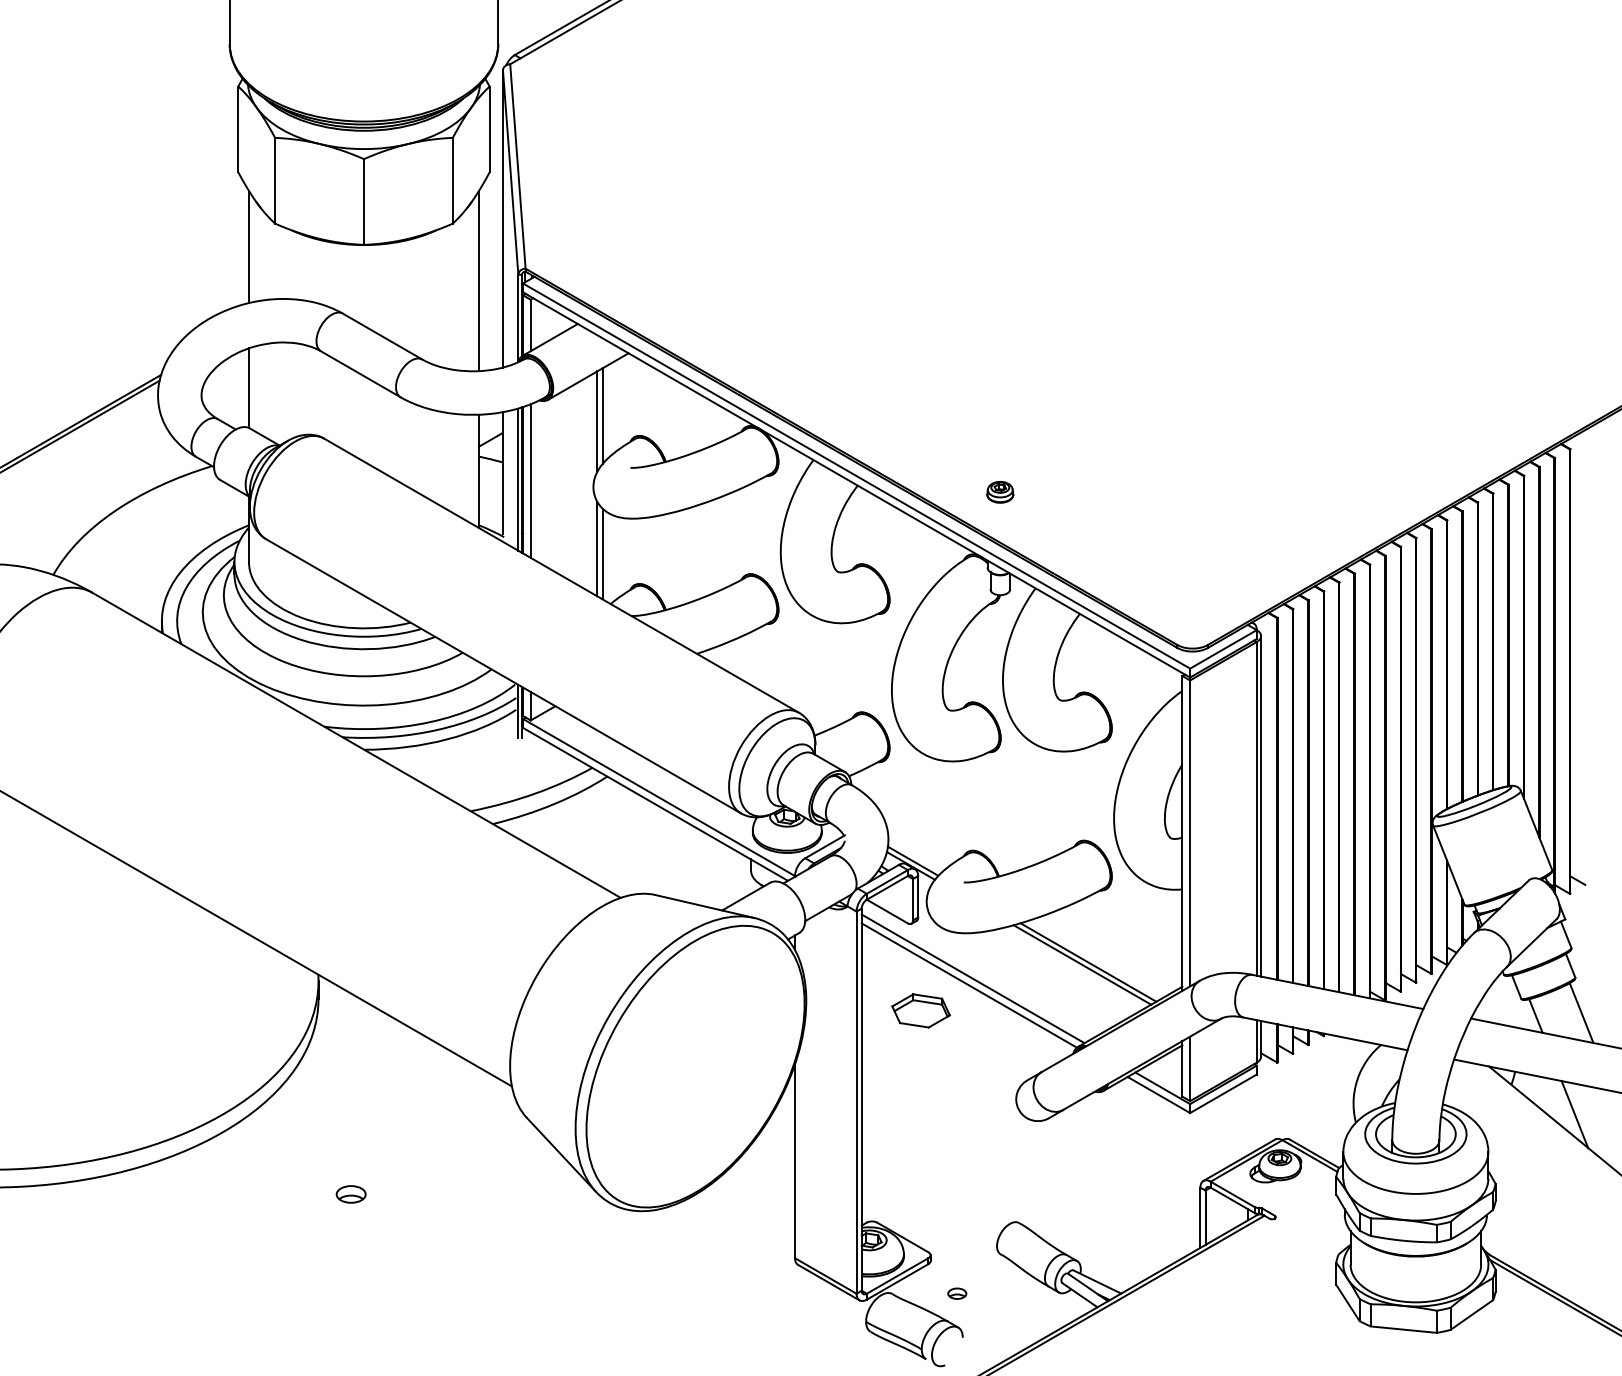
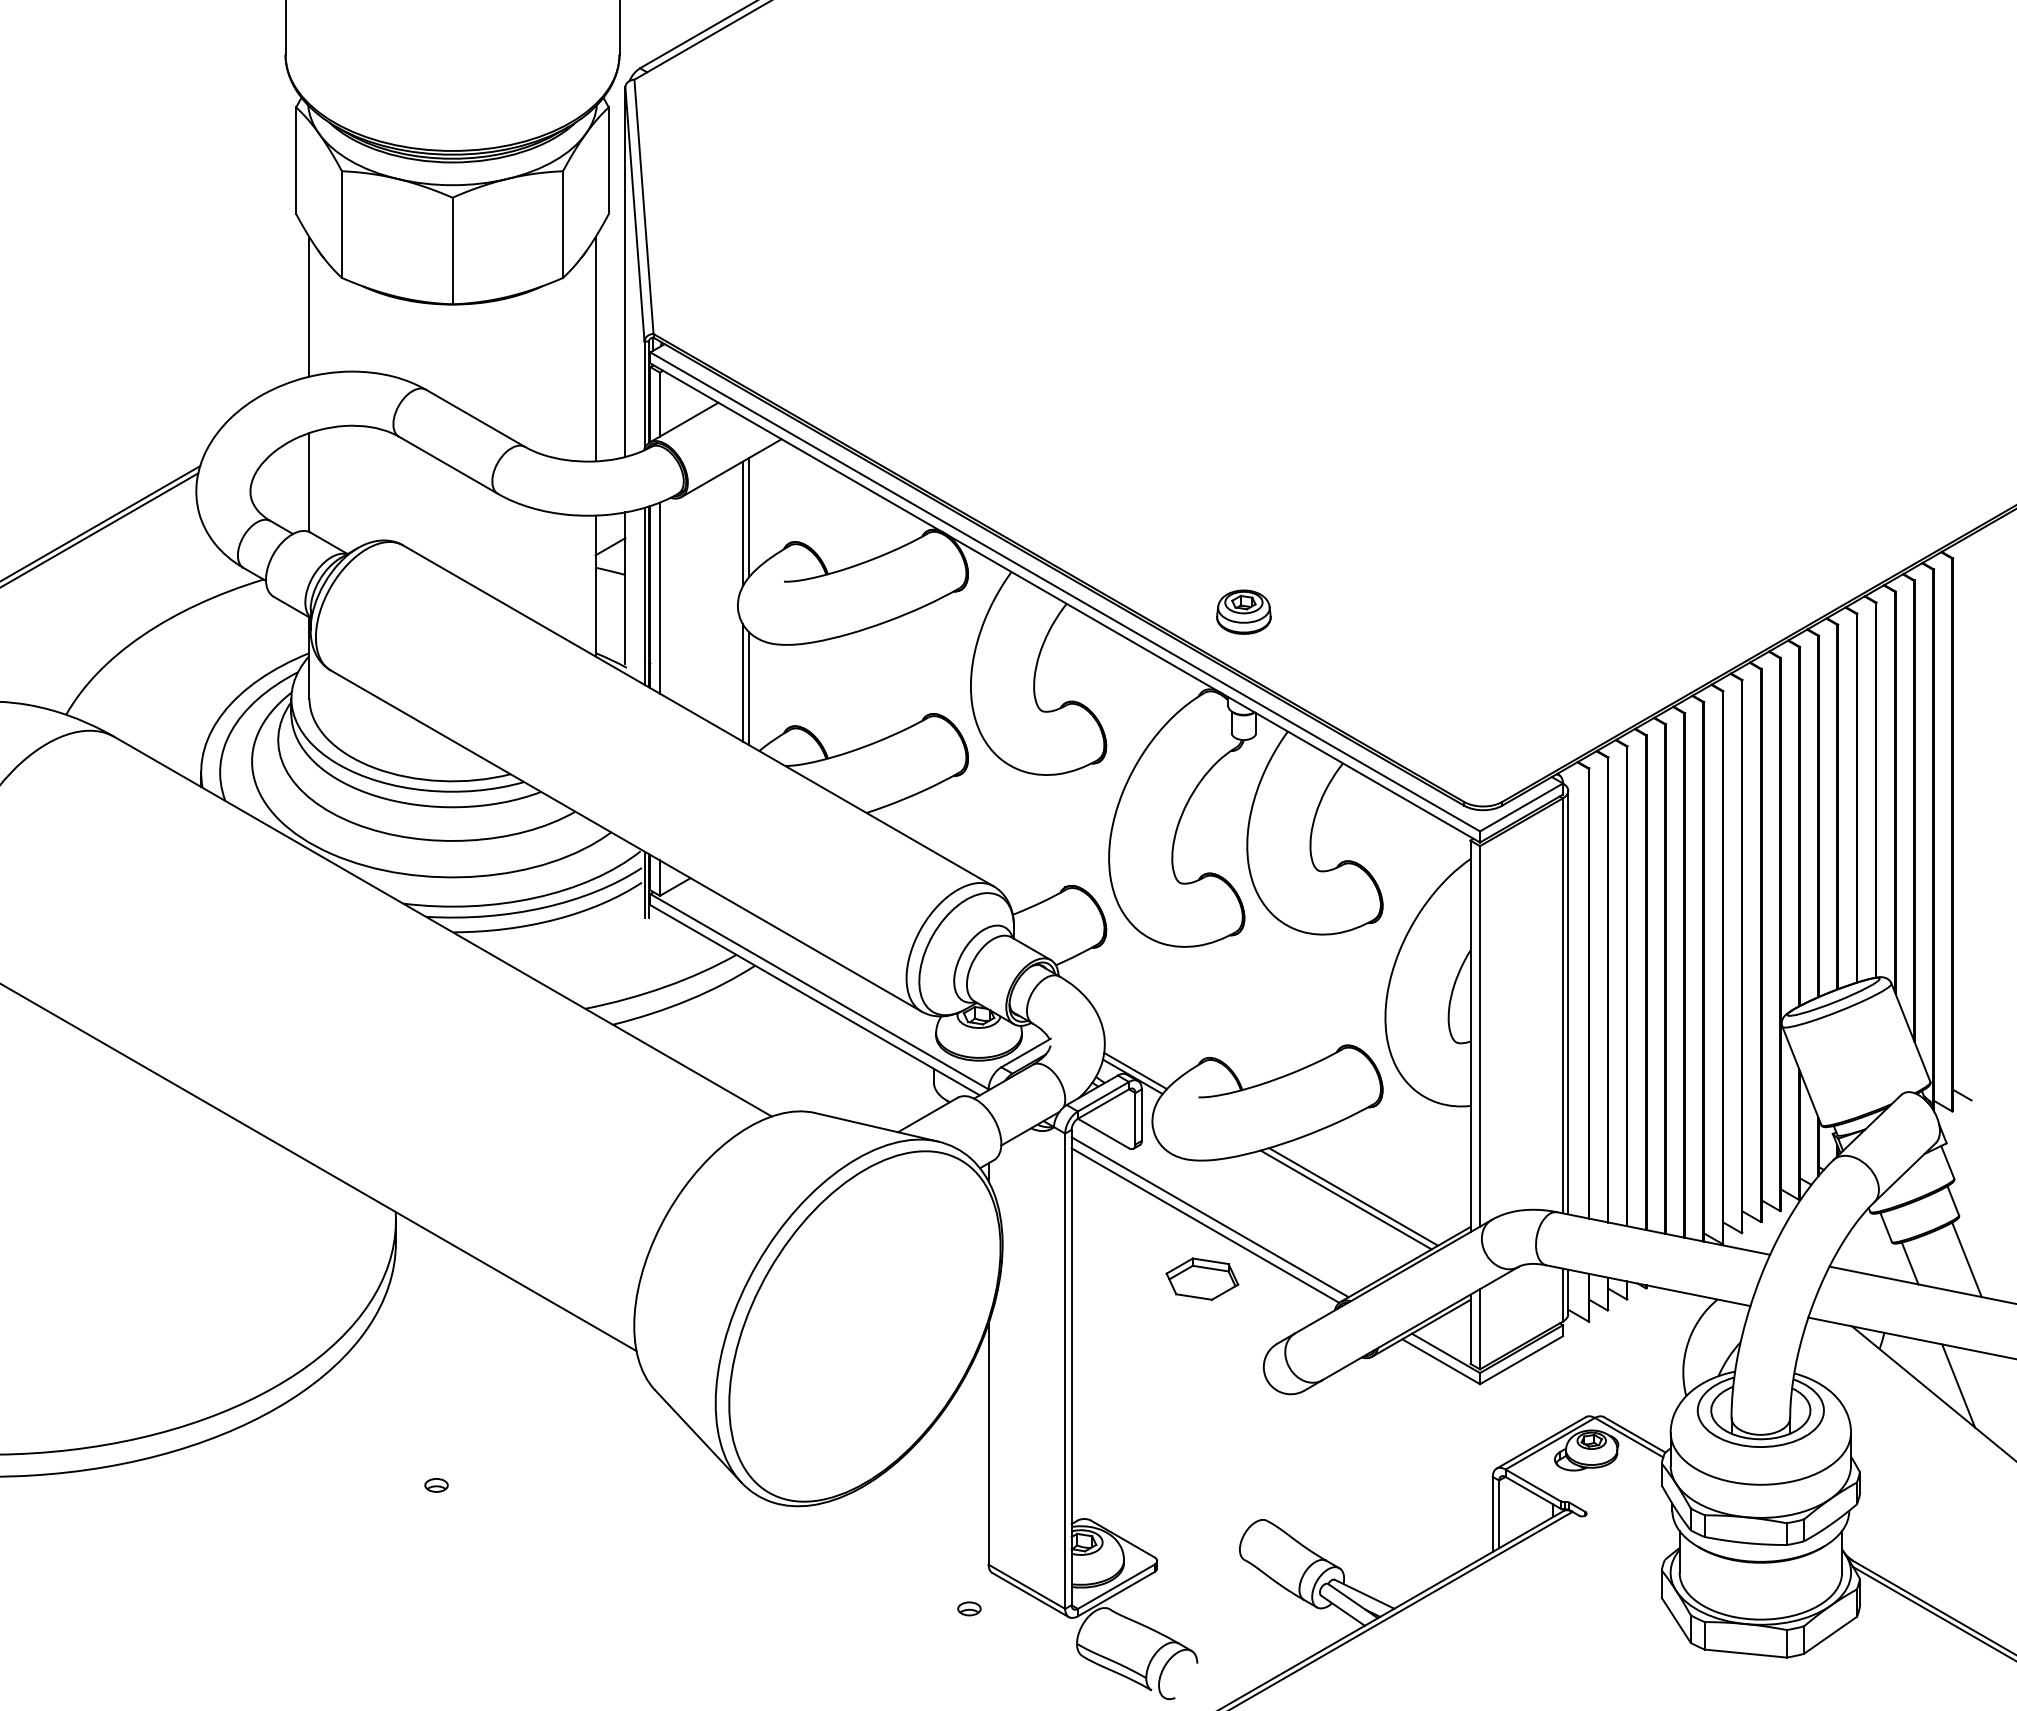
part: (999, 491) -> (1243, 611), size x1.67
part: (921, 1010) -> (1202, 1278), moved
part: (351, 1194) -> (436, 1485), size x0.62
part: (957, 1293) -> (969, 1608), moved

